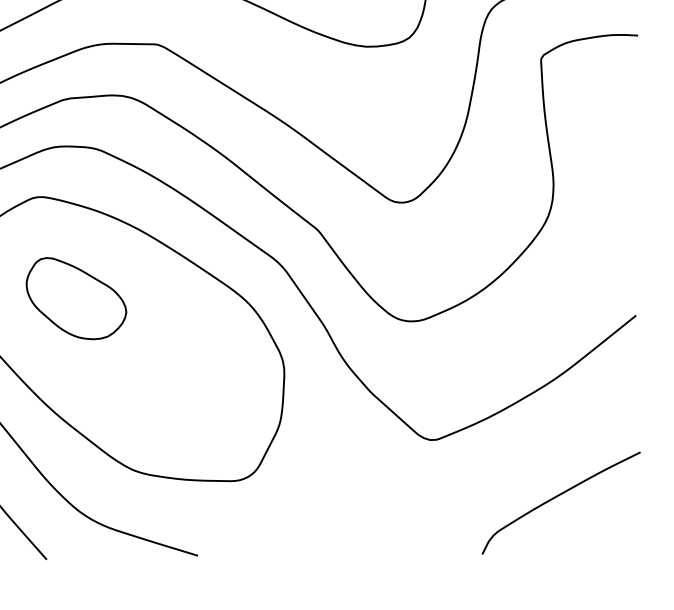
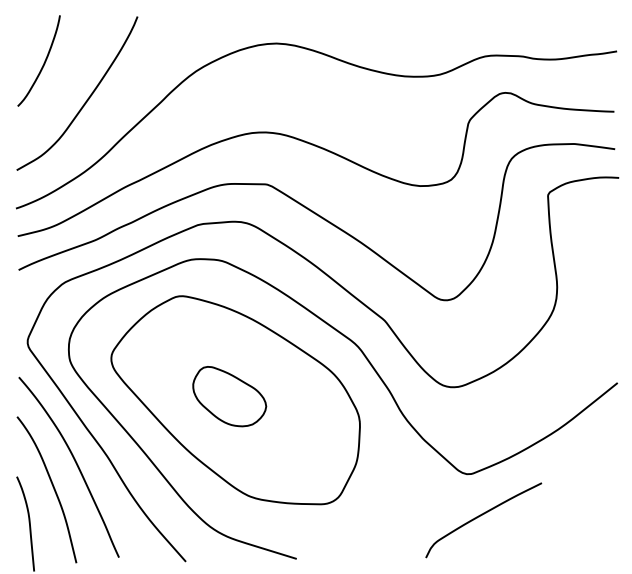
part: (76, 298) -> (229, 396), moved
curve: (556, 497) -> (480, 516), moved

